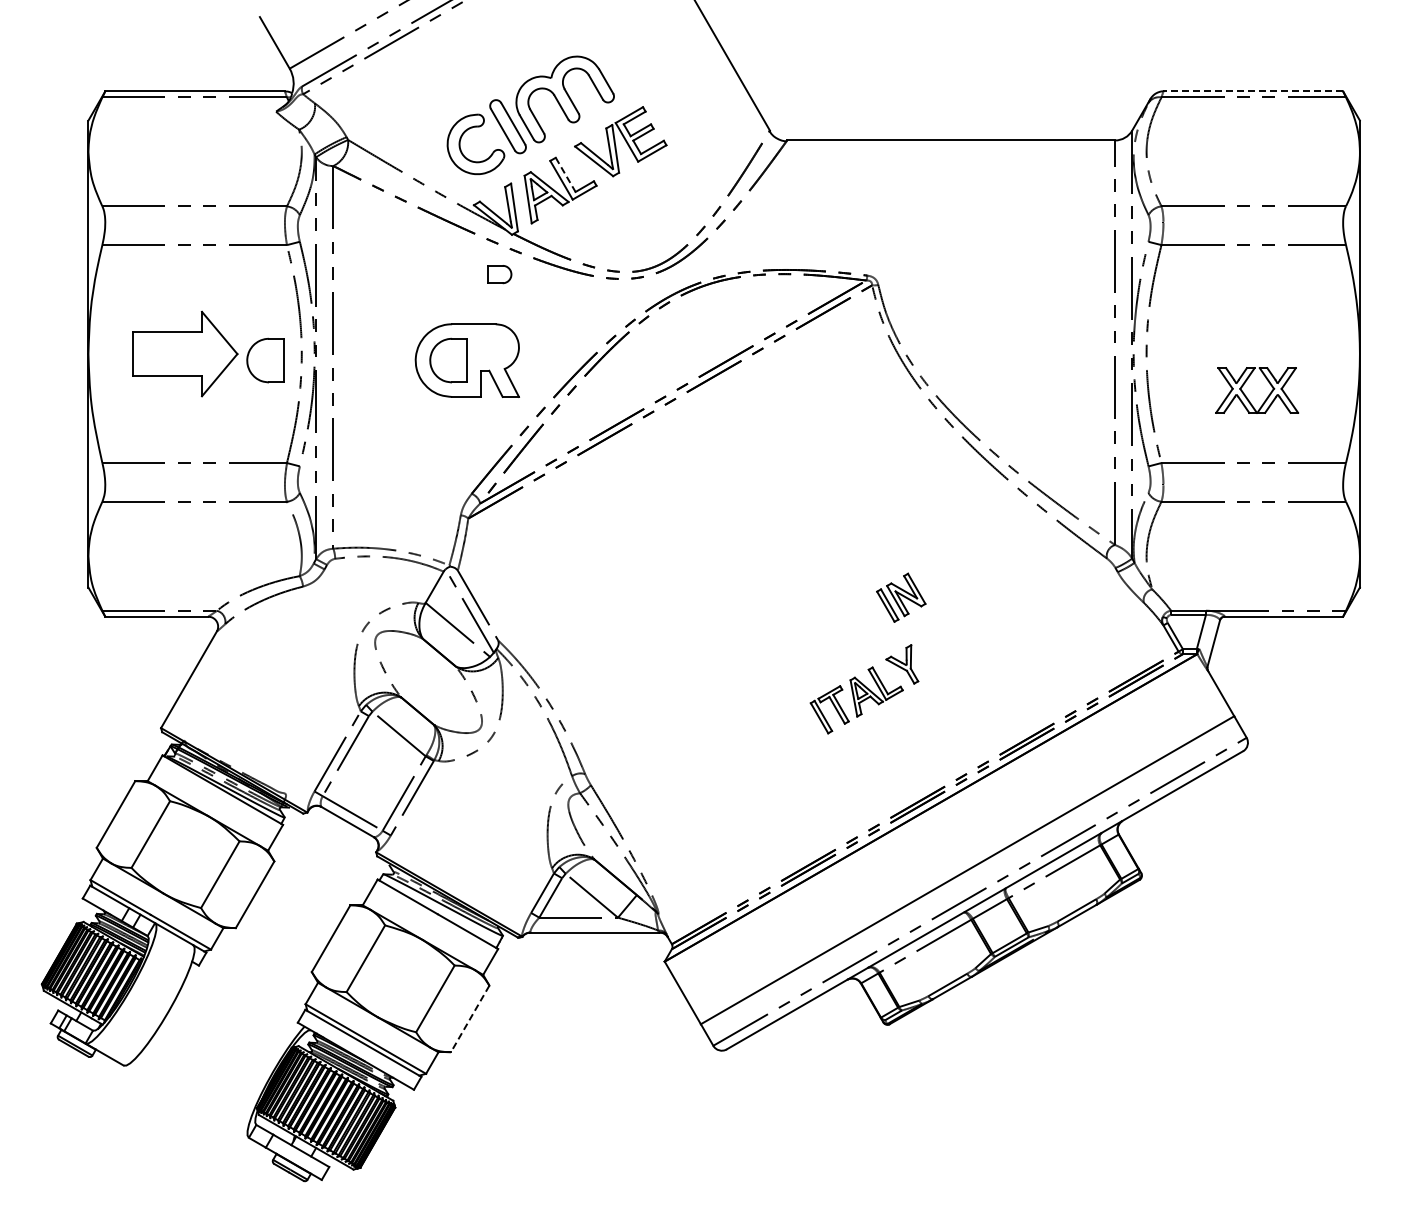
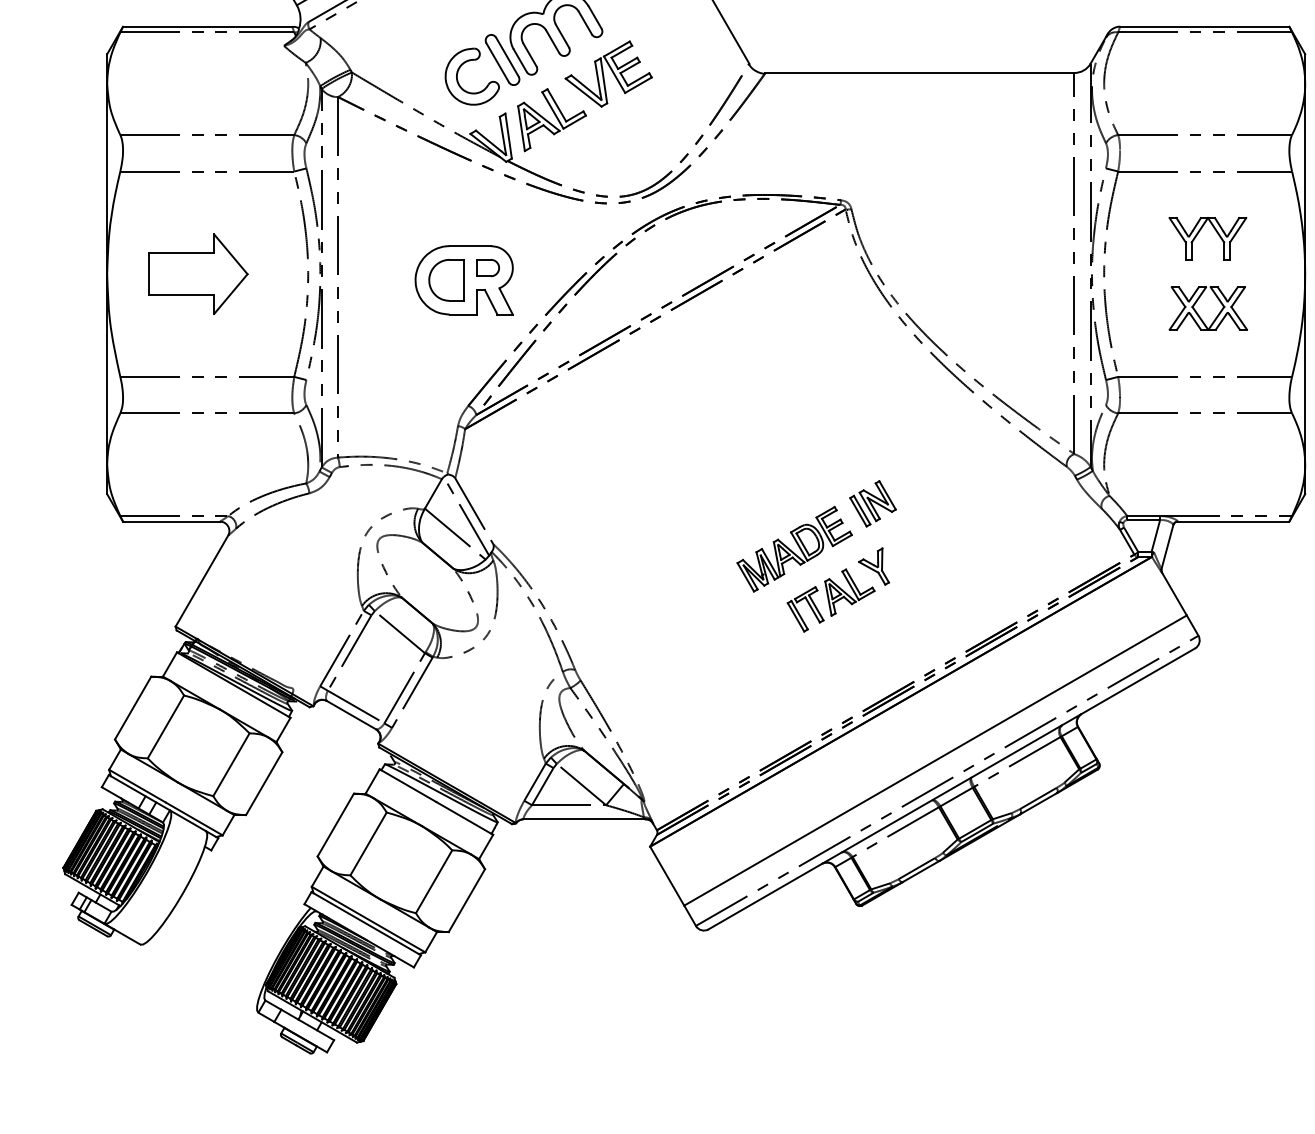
line: (1253, 91) -> (1204, 26), dashed -> solid
line: (565, 174) -> (556, 105), dashed -> solid
part: (499, 274) -> (487, 268), moved
part: (1247, 310) -> (1199, 233), added
part: (265, 360) -> (274, 280), removed
part: (817, 645) -> (794, 548), added
line: (469, 1019) -> (466, 901), dashed -> solid

